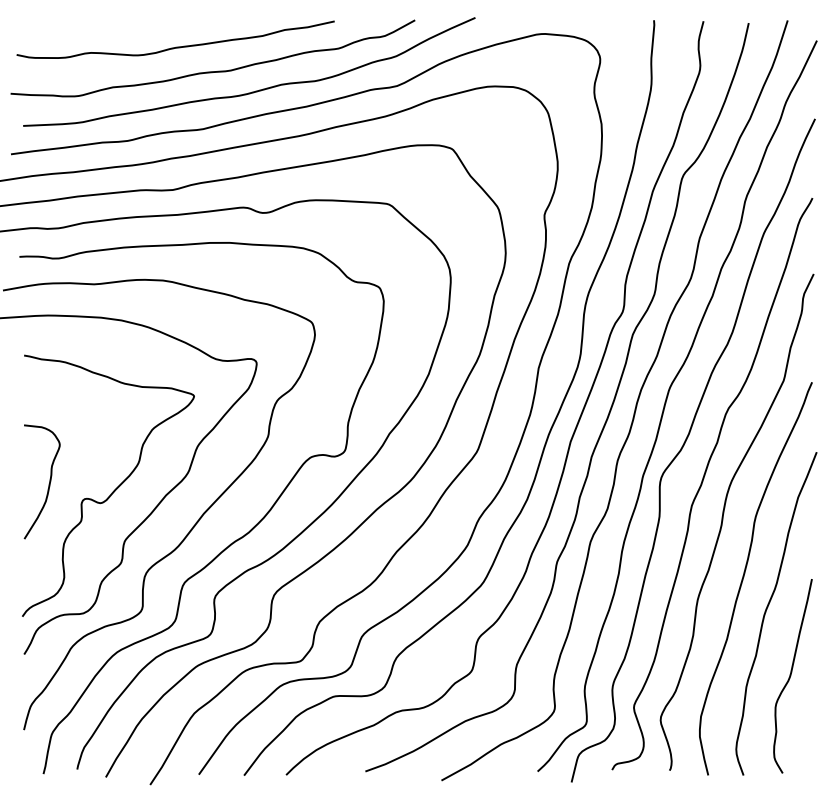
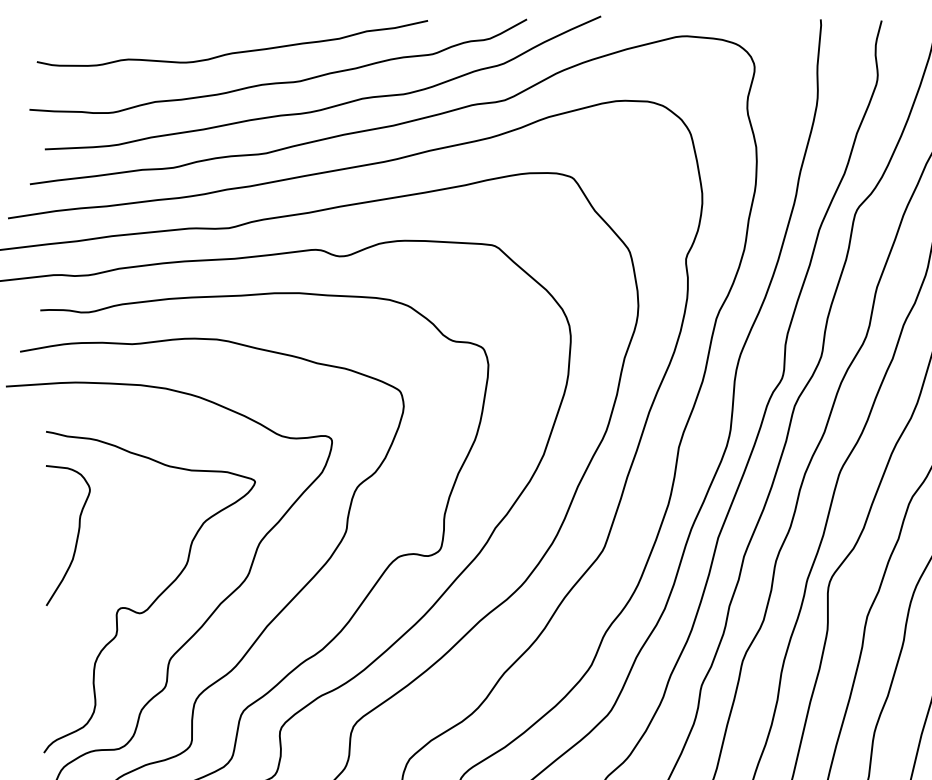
curve: (48, 484) -> (76, 538), moved

